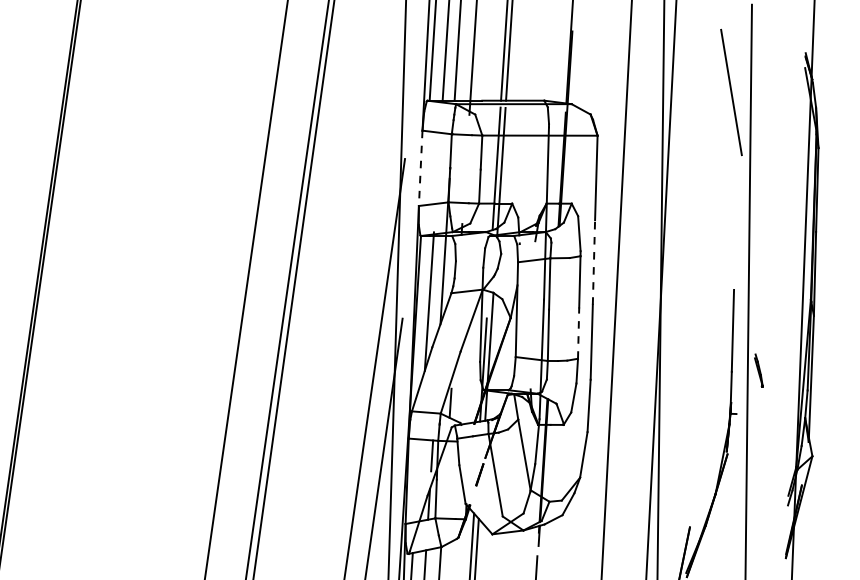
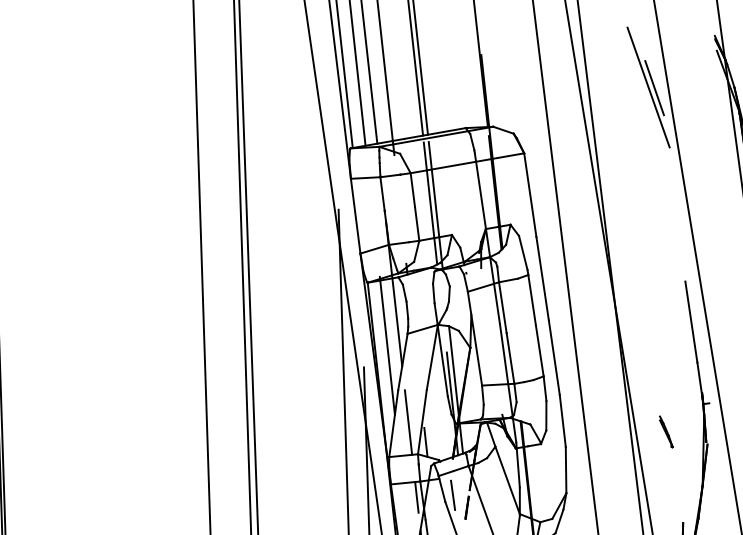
line: (736, 93) -> (653, 87), added
line: (420, 168) -> (355, 216), dashed -> solid
line: (593, 262) -> (542, 278), dashed -> solid
line: (578, 333) -> (539, 351), dashed -> solid
line: (758, 370) -> (665, 431), moved
line: (436, 380) -> (408, 422), added
line: (467, 459) -> (452, 494), added

